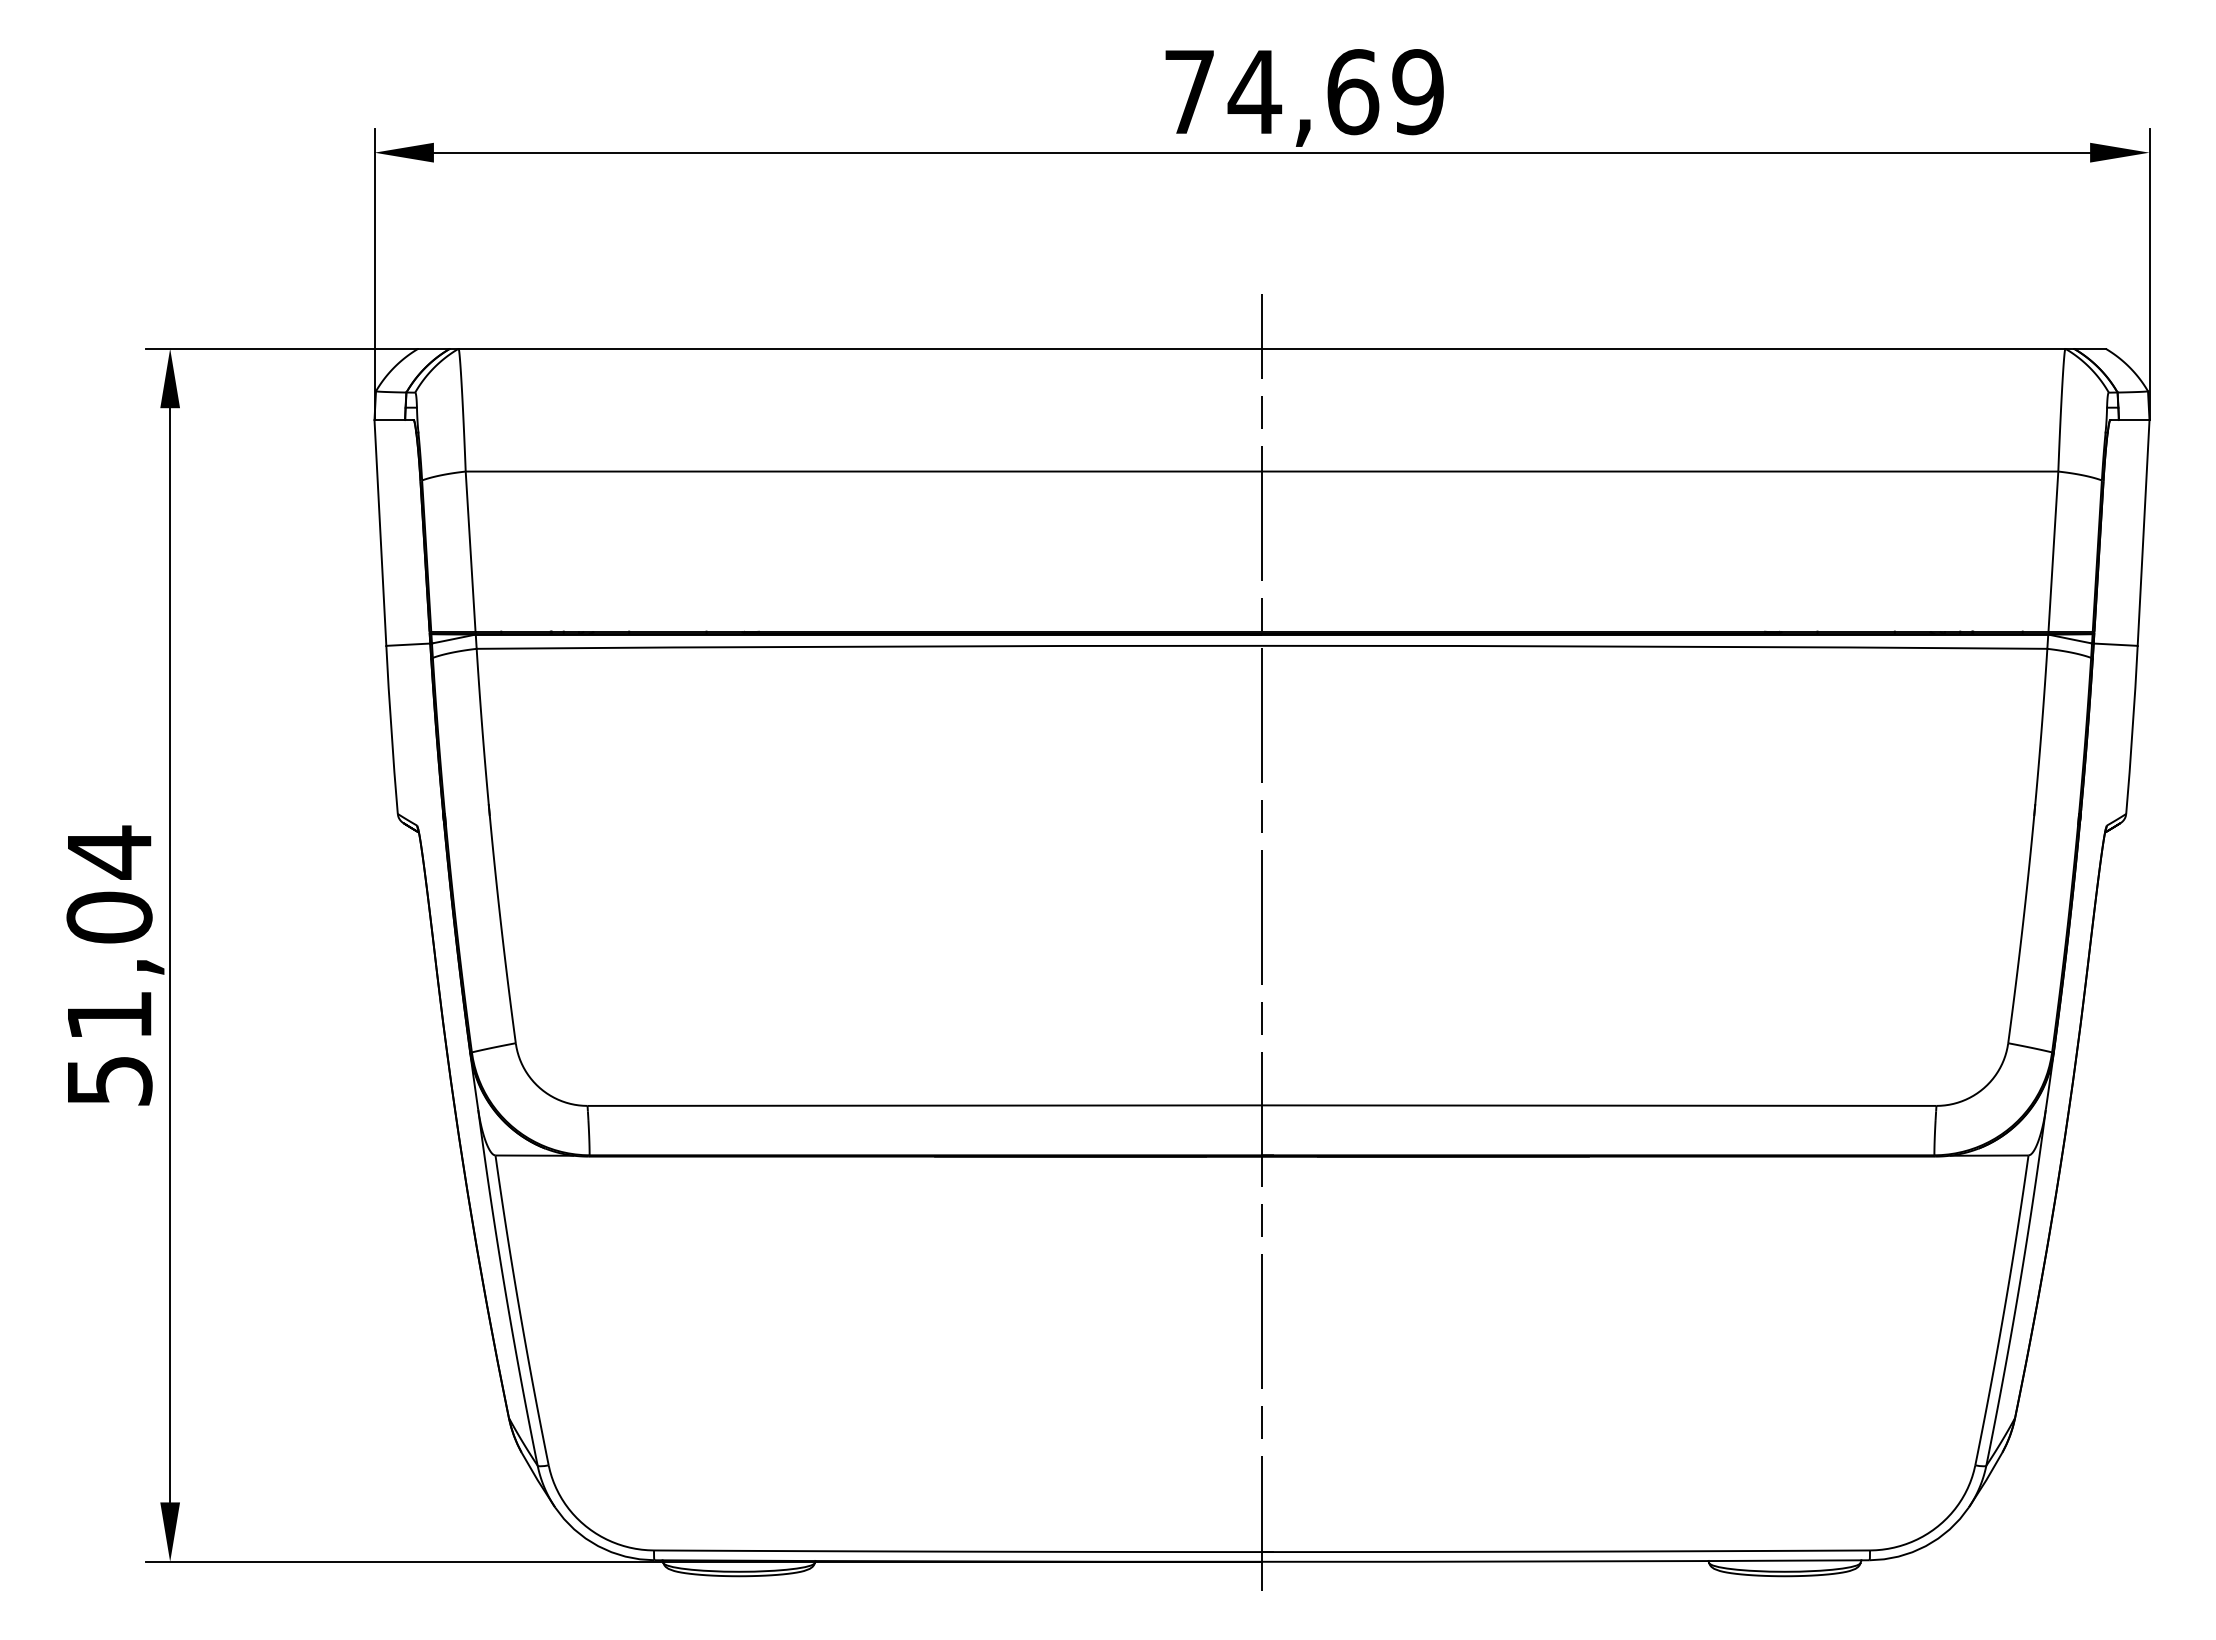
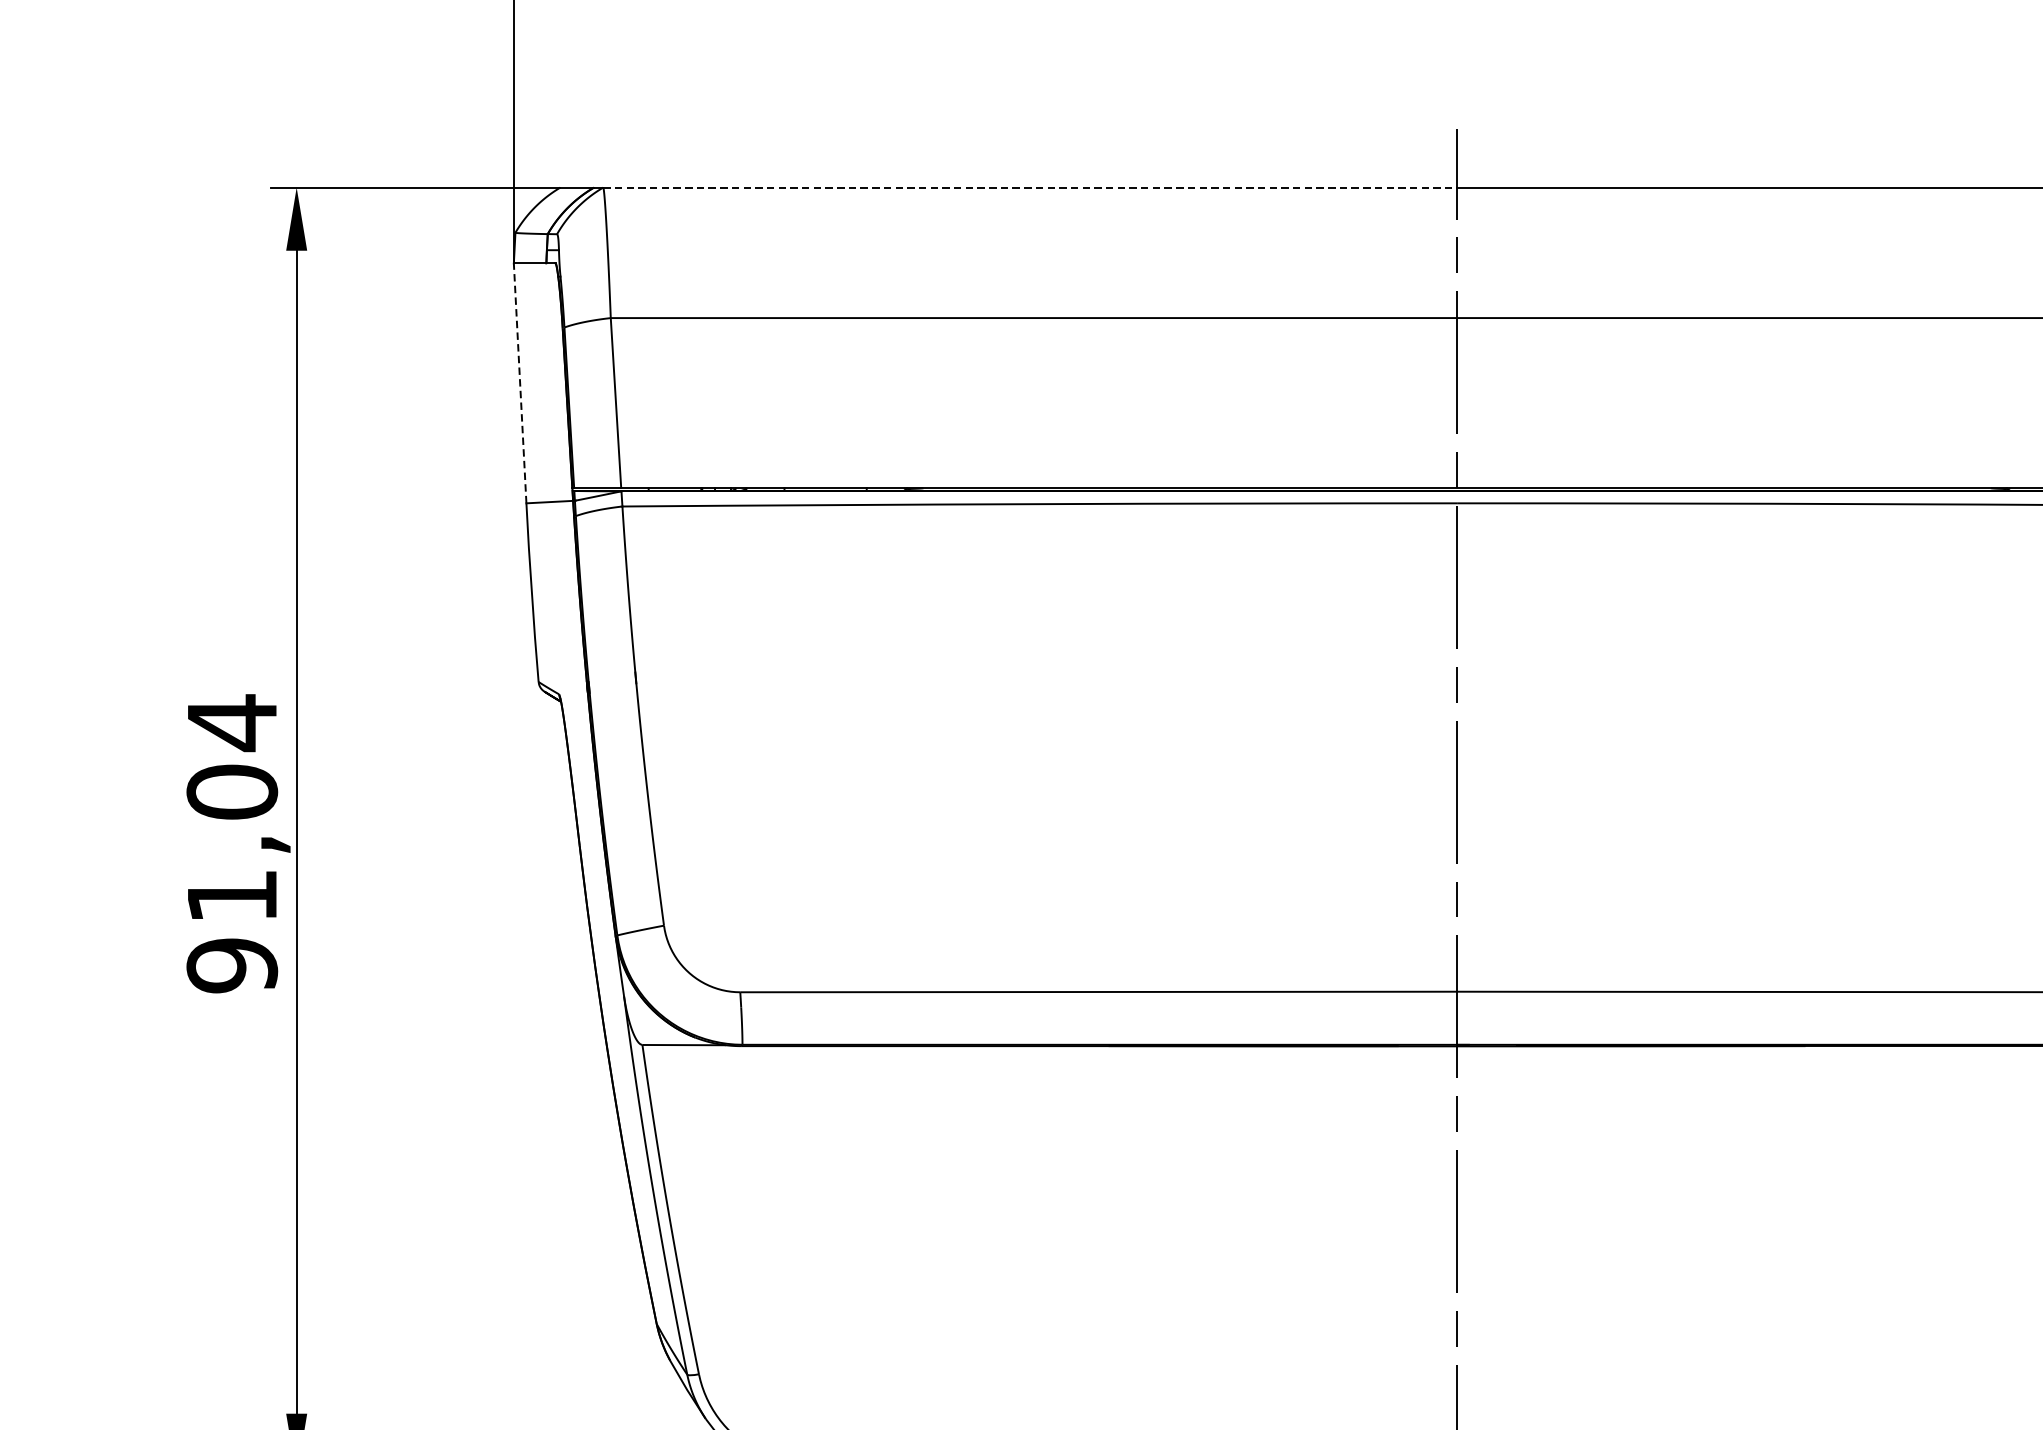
line: (860, 348) -> (1030, 187), solid -> dashed
line: (380, 532) -> (520, 382), solid -> dashed
text: (109, 1080) -> (232, 965), 51,04 -> 91,04

